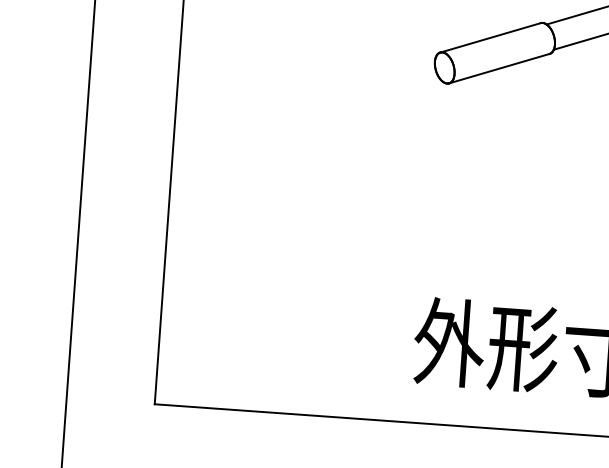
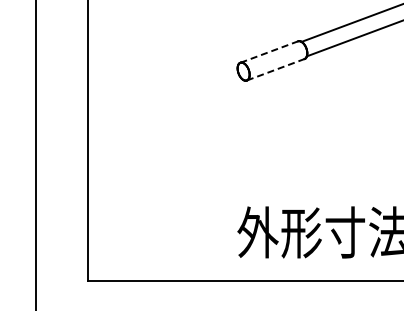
line: (490, 38) -> (269, 52), solid -> dashed
line: (499, 68) -> (275, 69), solid -> dashed

